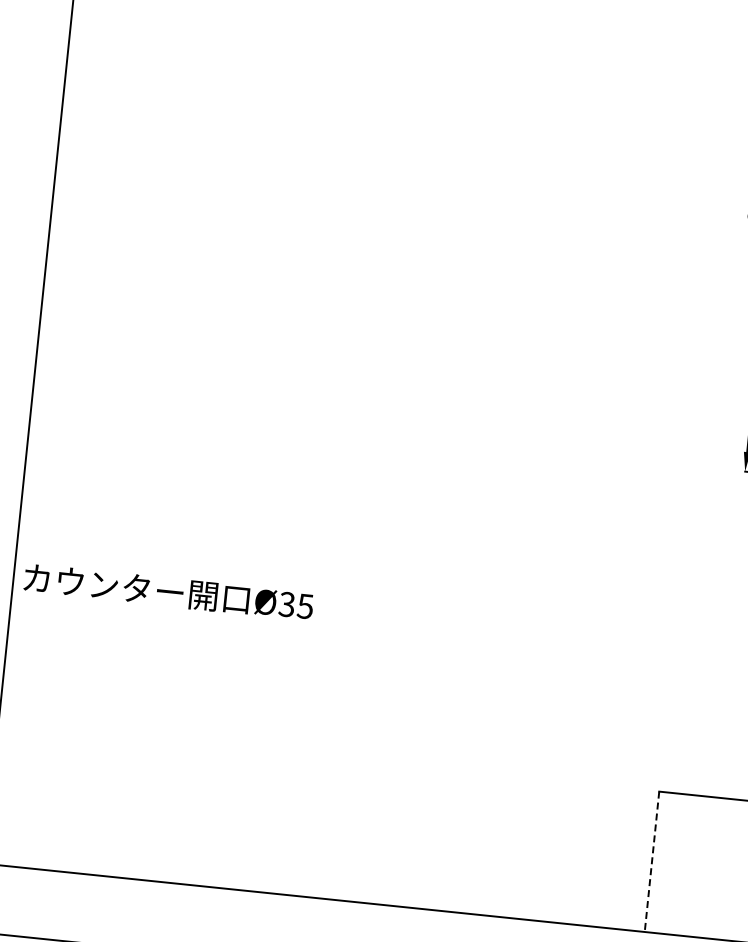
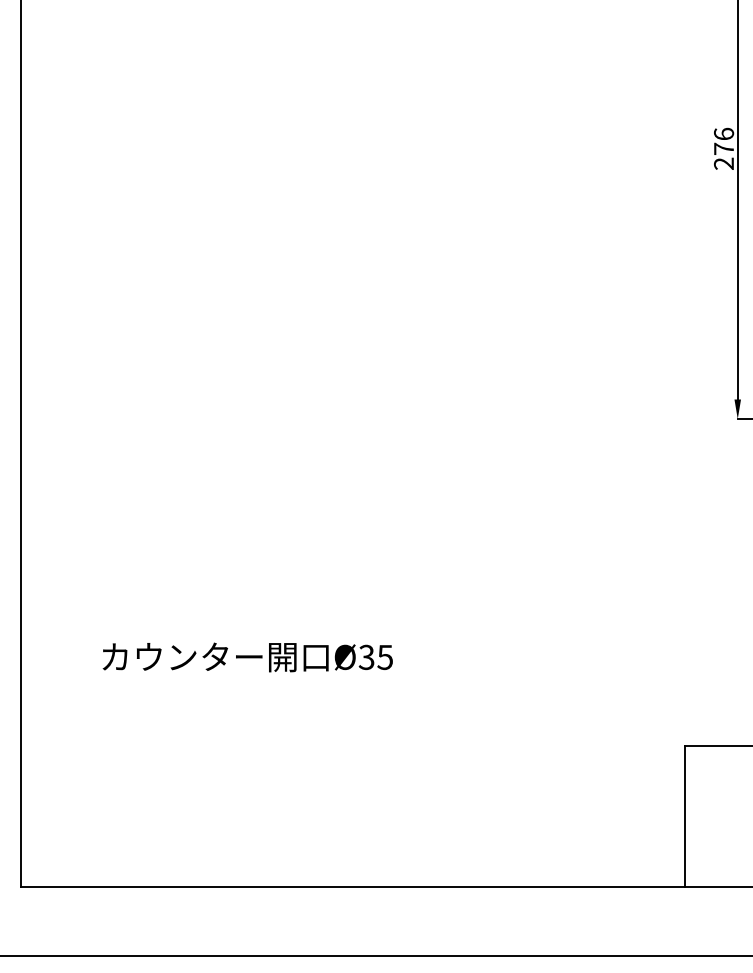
text: (168, 592) -> (247, 657), moved
line: (652, 861) -> (685, 816), dashed -> solid

